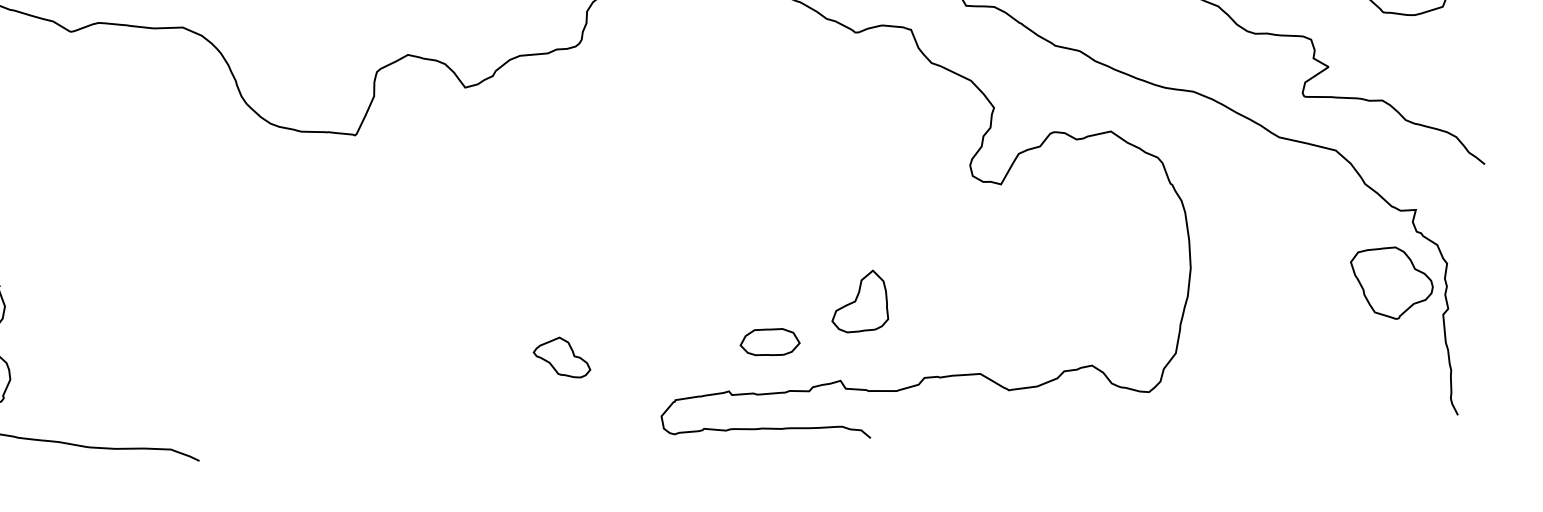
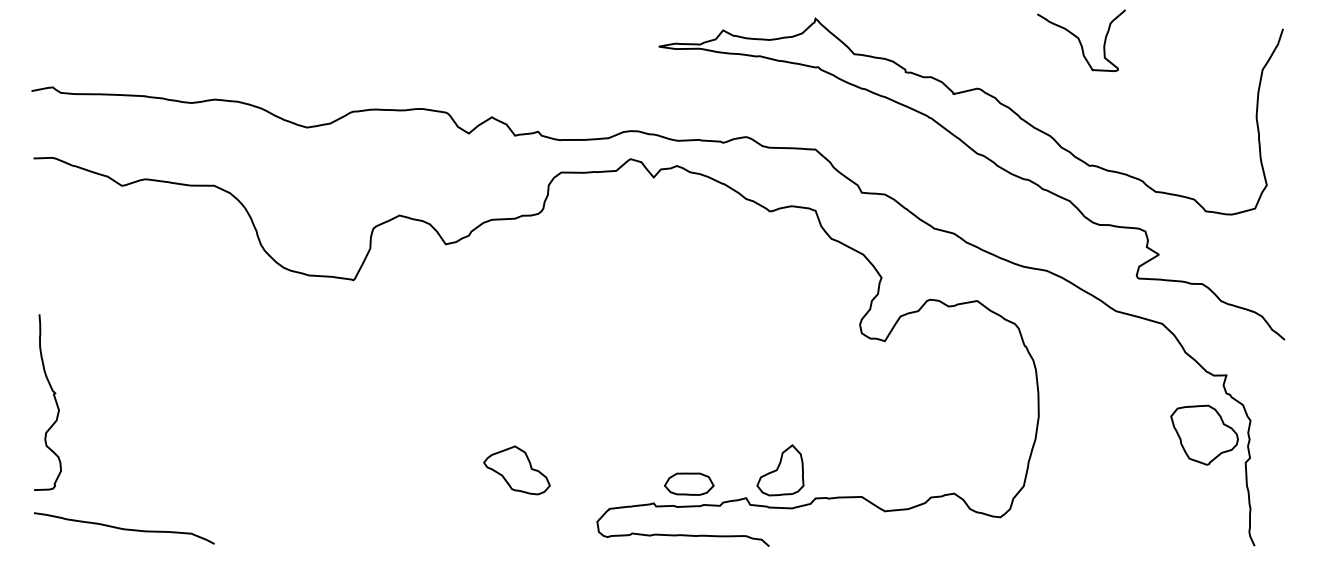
part: (859, 301) -> (780, 470), moved
part: (770, 341) -> (689, 483), moved
part: (561, 357) -> (516, 470), size x1.43

